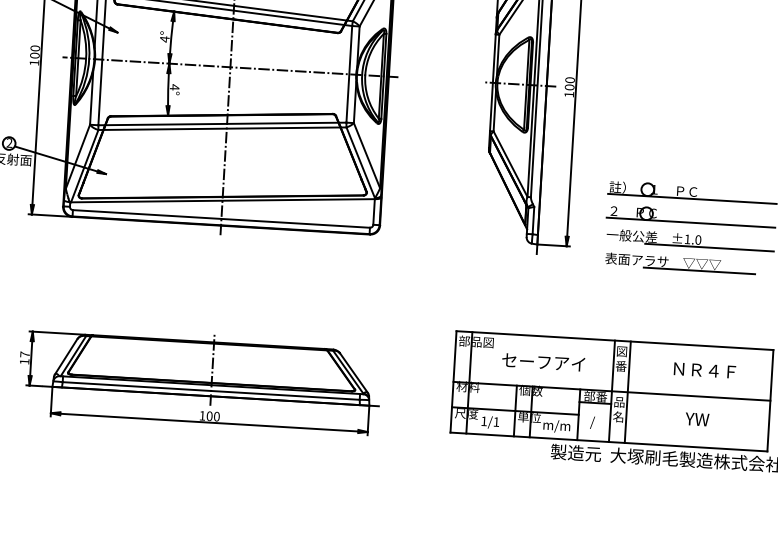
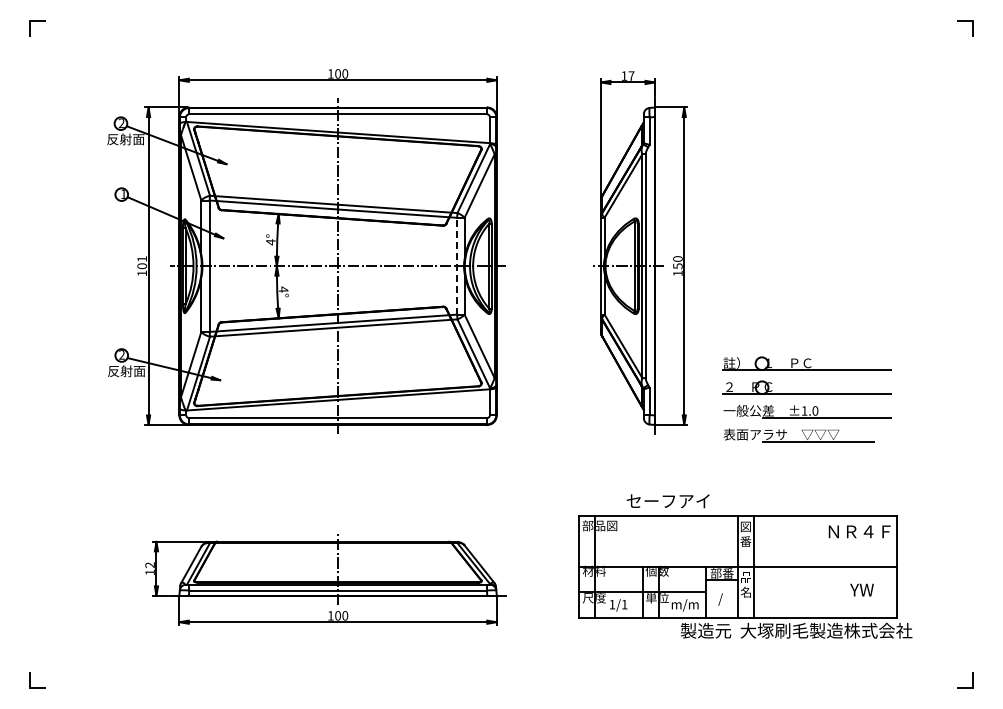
text: (34, 47) -> (141, 258), 100 -> 101
line: (349, 73) -> (457, 265), solid -> dashed
text: (569, 87) -> (677, 266), 100 -> 150
text: (24, 354) -> (149, 565), 17 -> 12
text: (542, 362) -> (667, 501), moved
text: (704, 370) -> (859, 531), moved
text: (696, 418) -> (861, 589), moved

